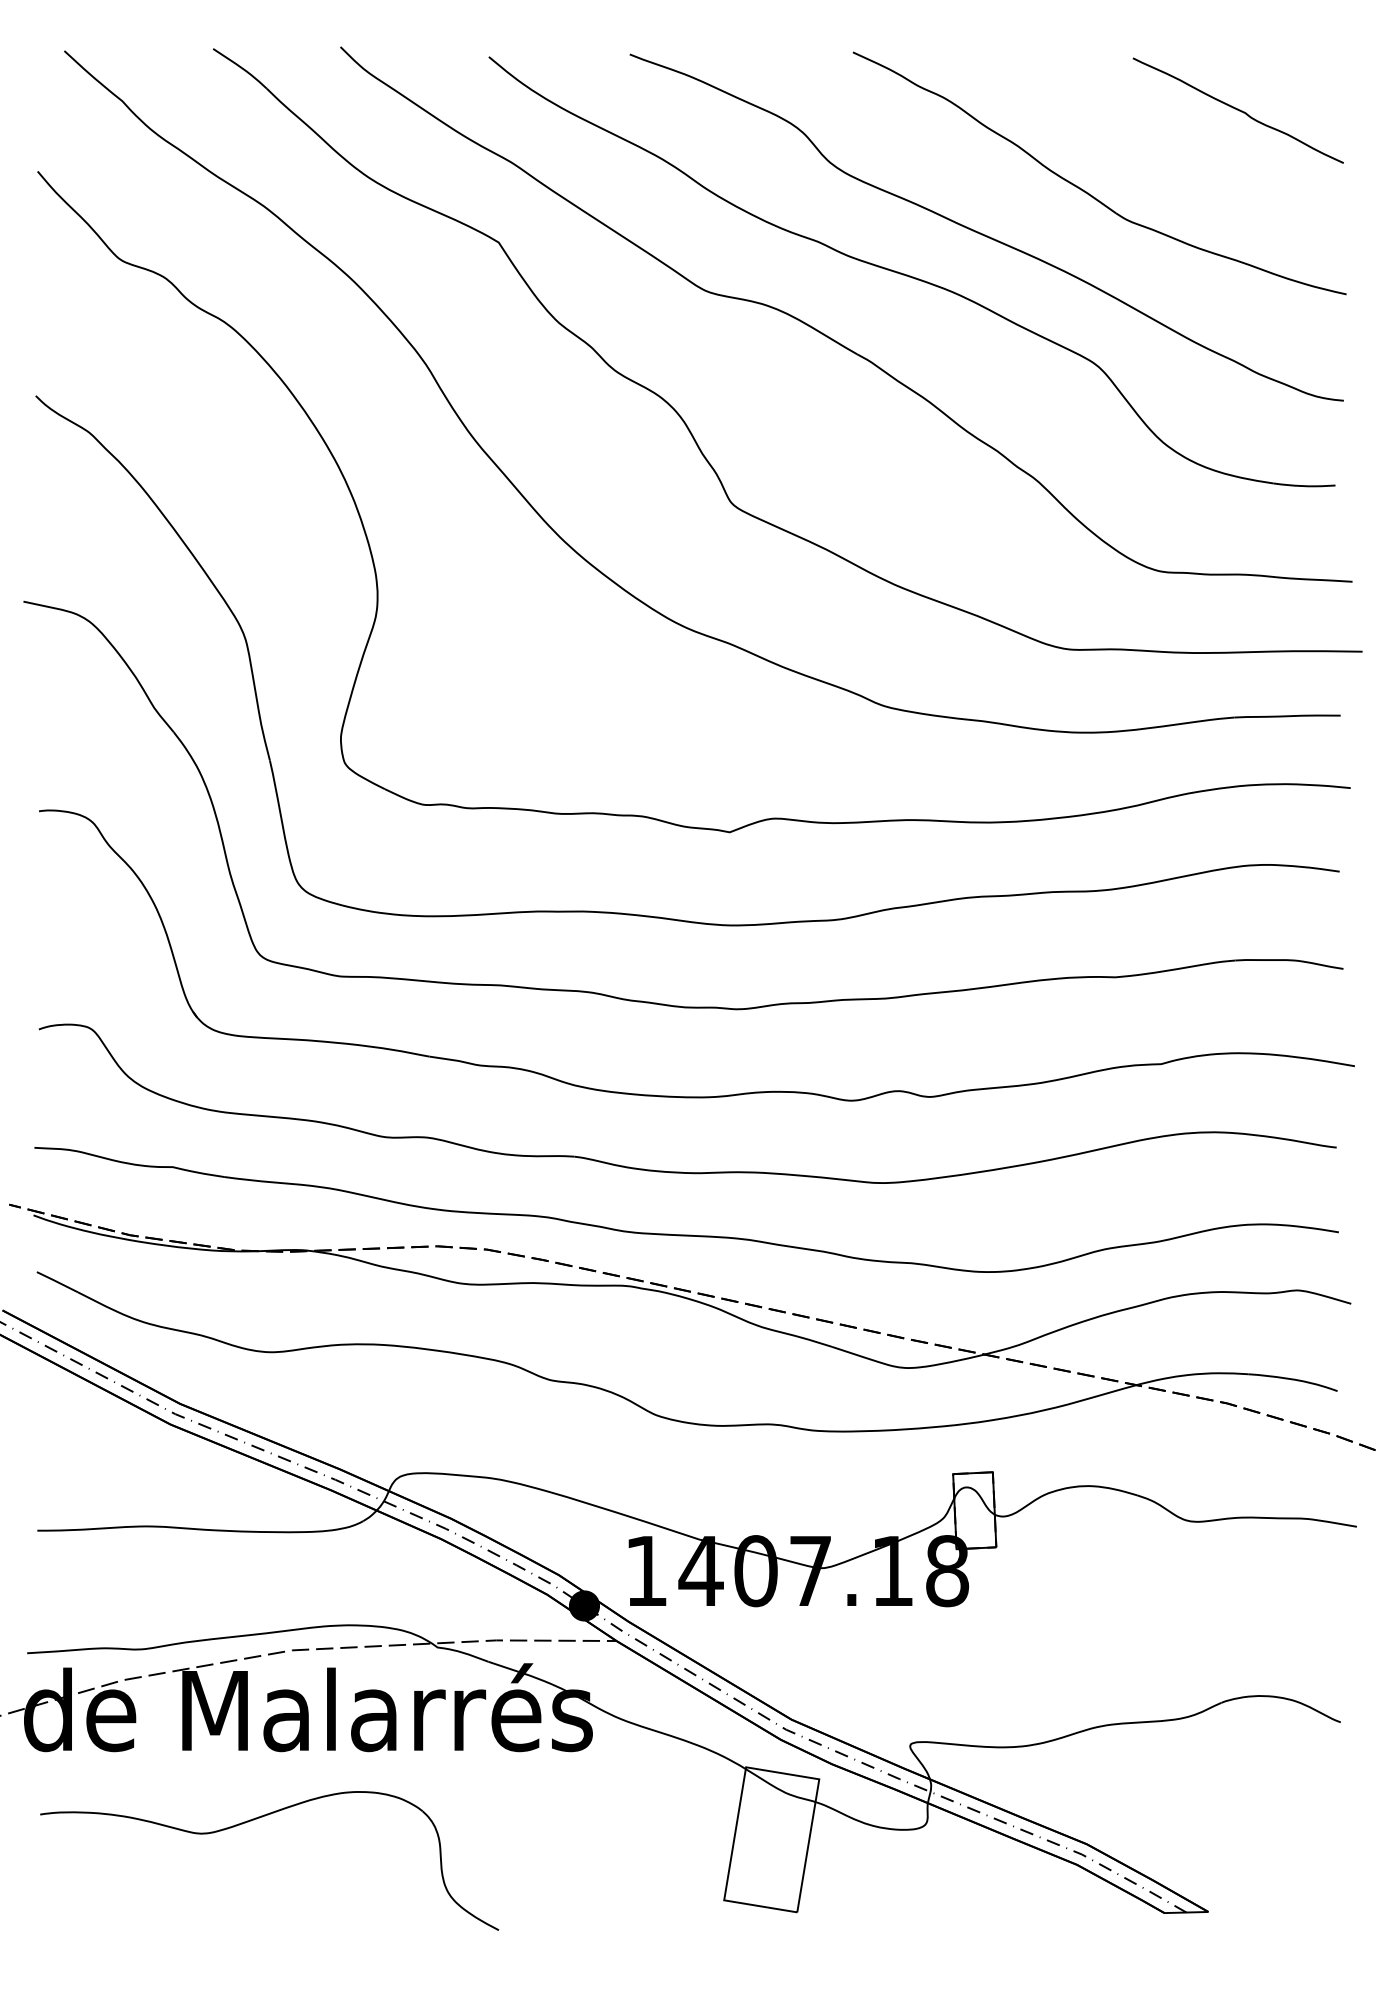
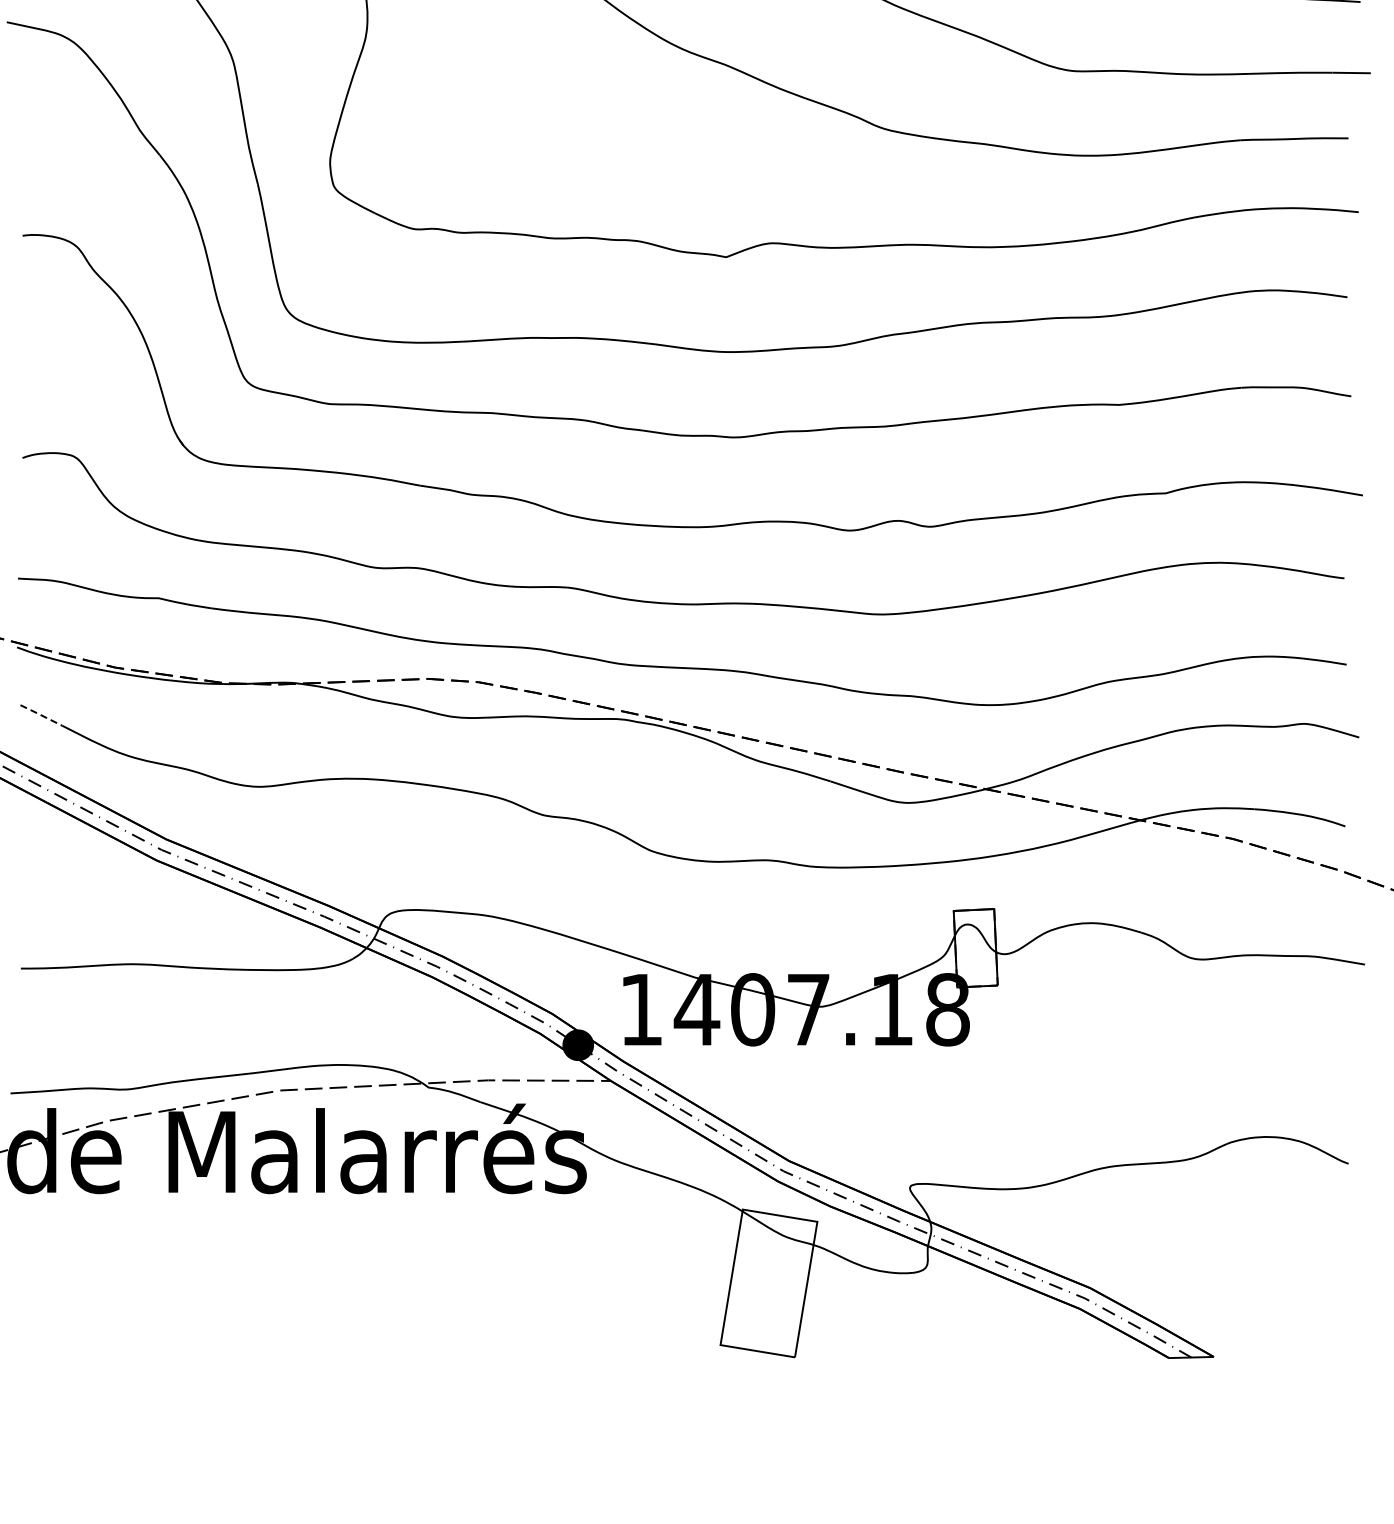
line: (56, 1281) -> (40, 714), solid -> dashed
part: (254, 1820) -> (242, 1263), removed

